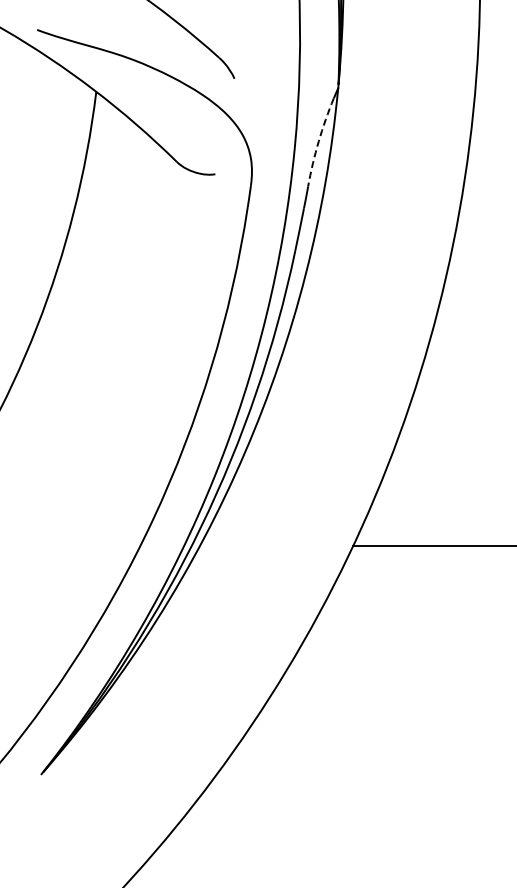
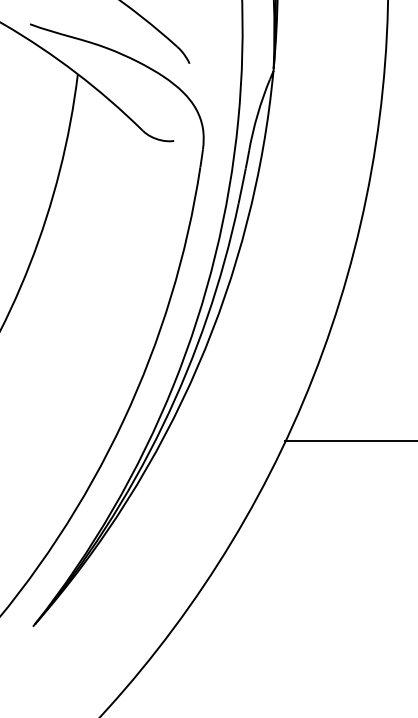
arc: (318, 141) -> (257, 114), dashed -> solid

